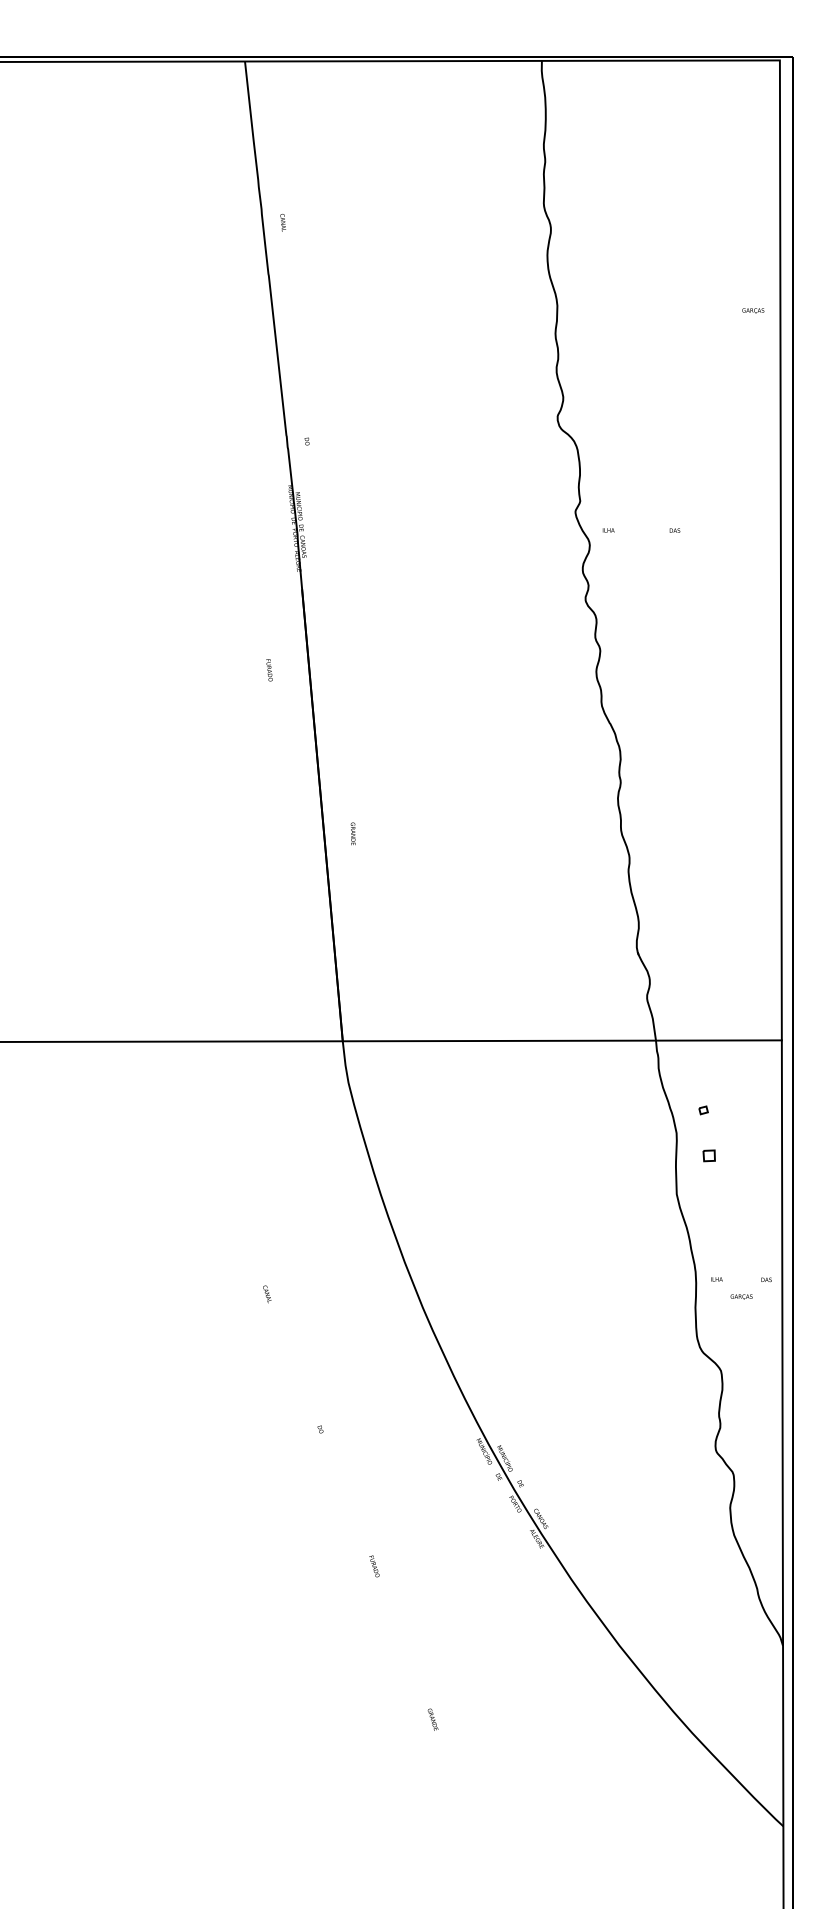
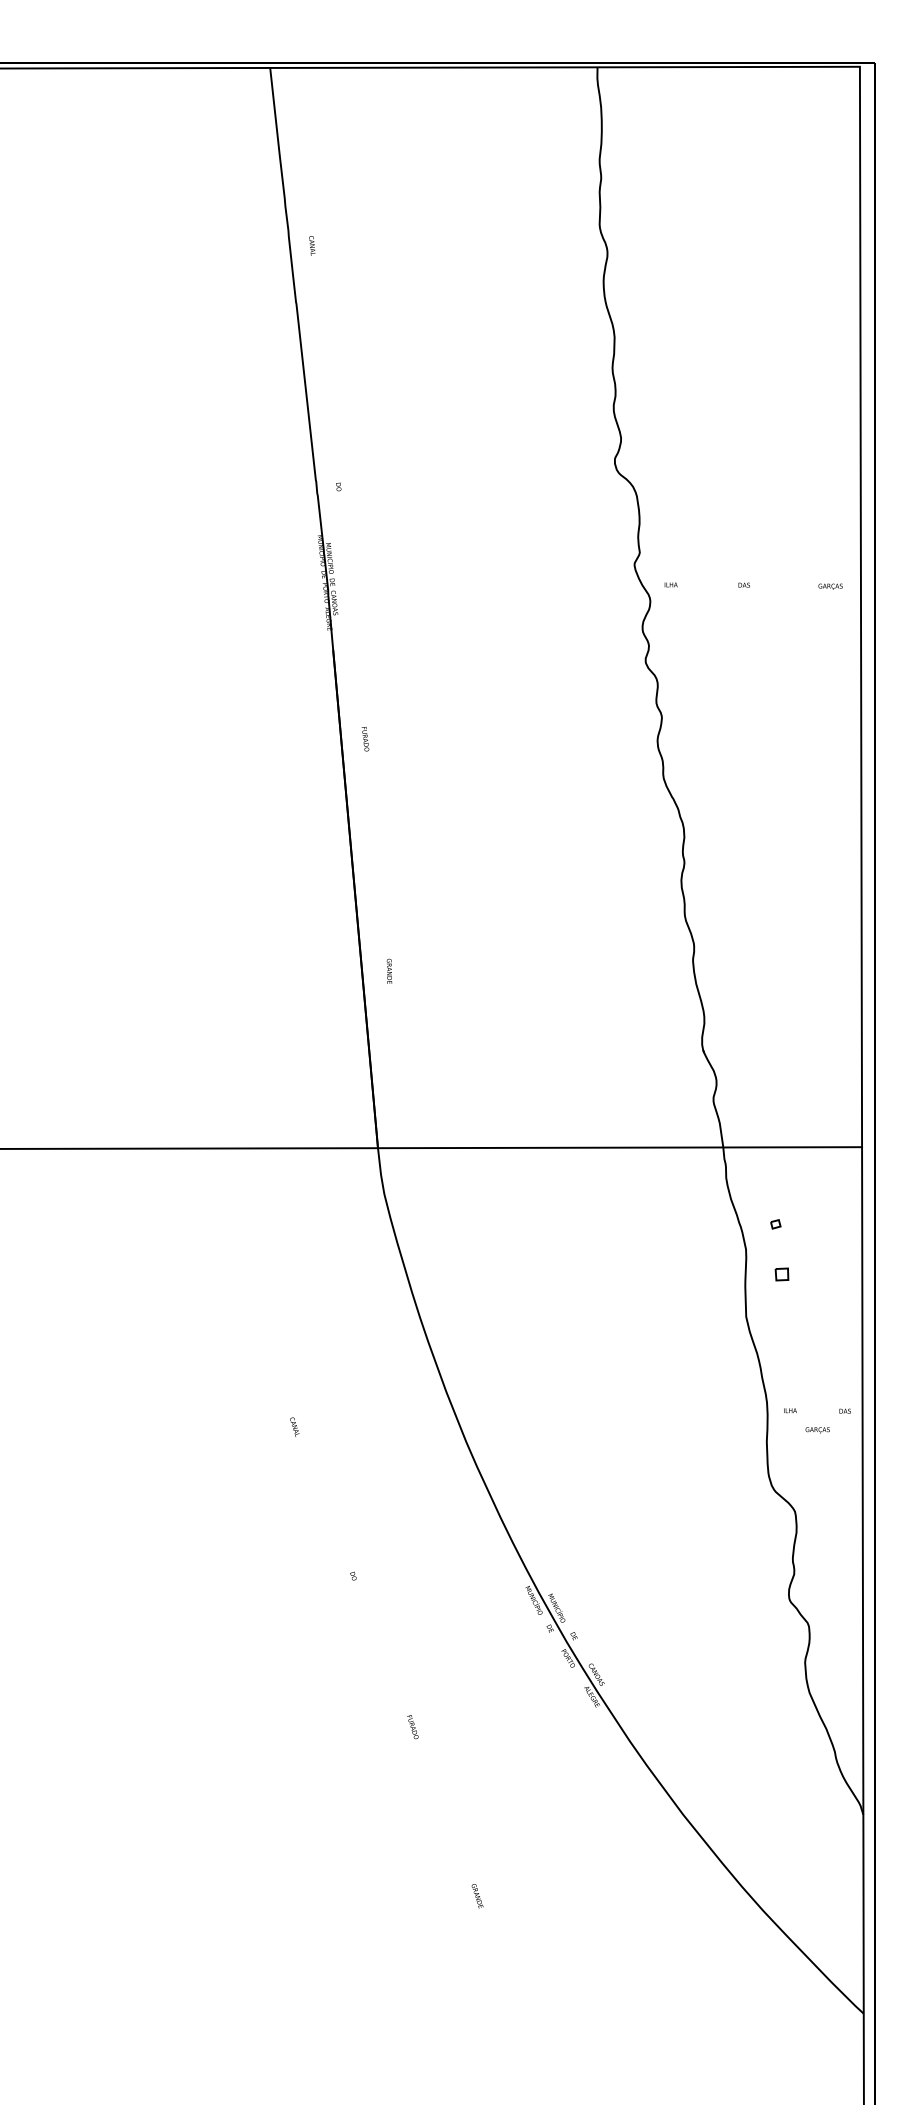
text: (753, 310) -> (830, 586), moved
text: (269, 670) -> (365, 739), moved
text: (352, 833) -> (388, 970), moved

